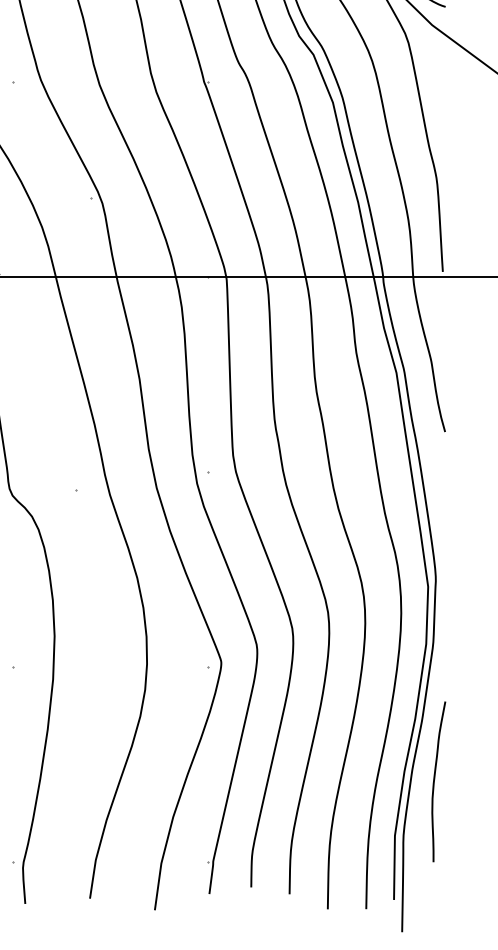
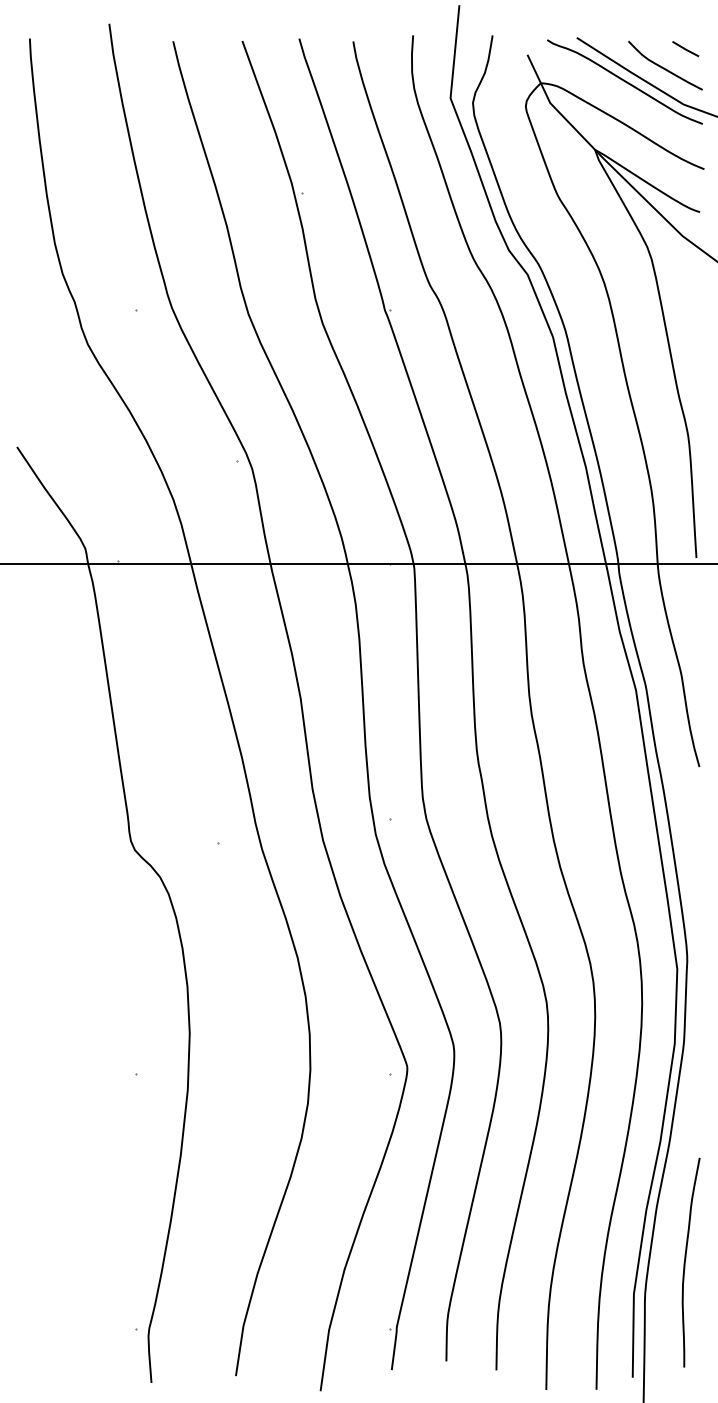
curve: (434, 781) -> (685, 1262), moved

